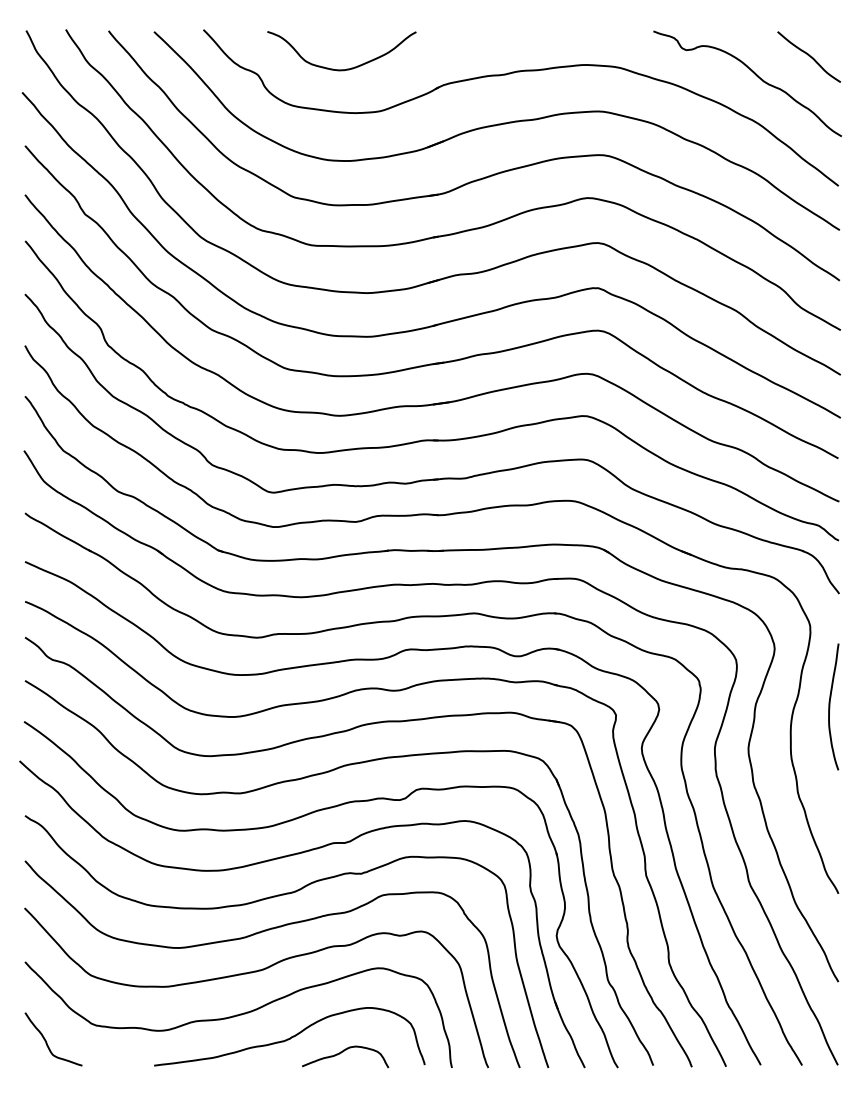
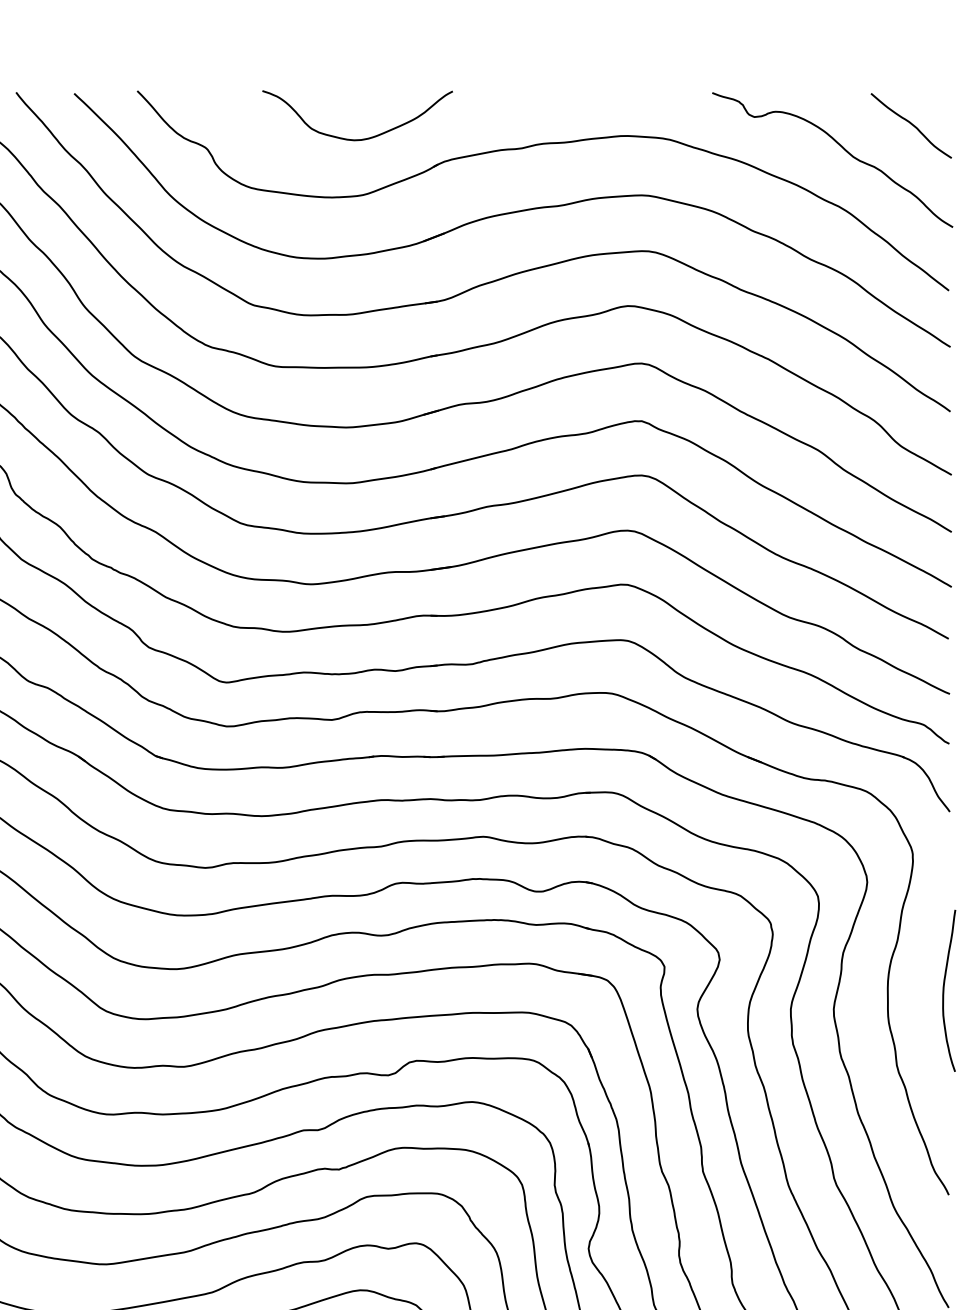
curve: (346, 68) -> (363, 137), moved
curve: (830, 706) -> (944, 990), moved

